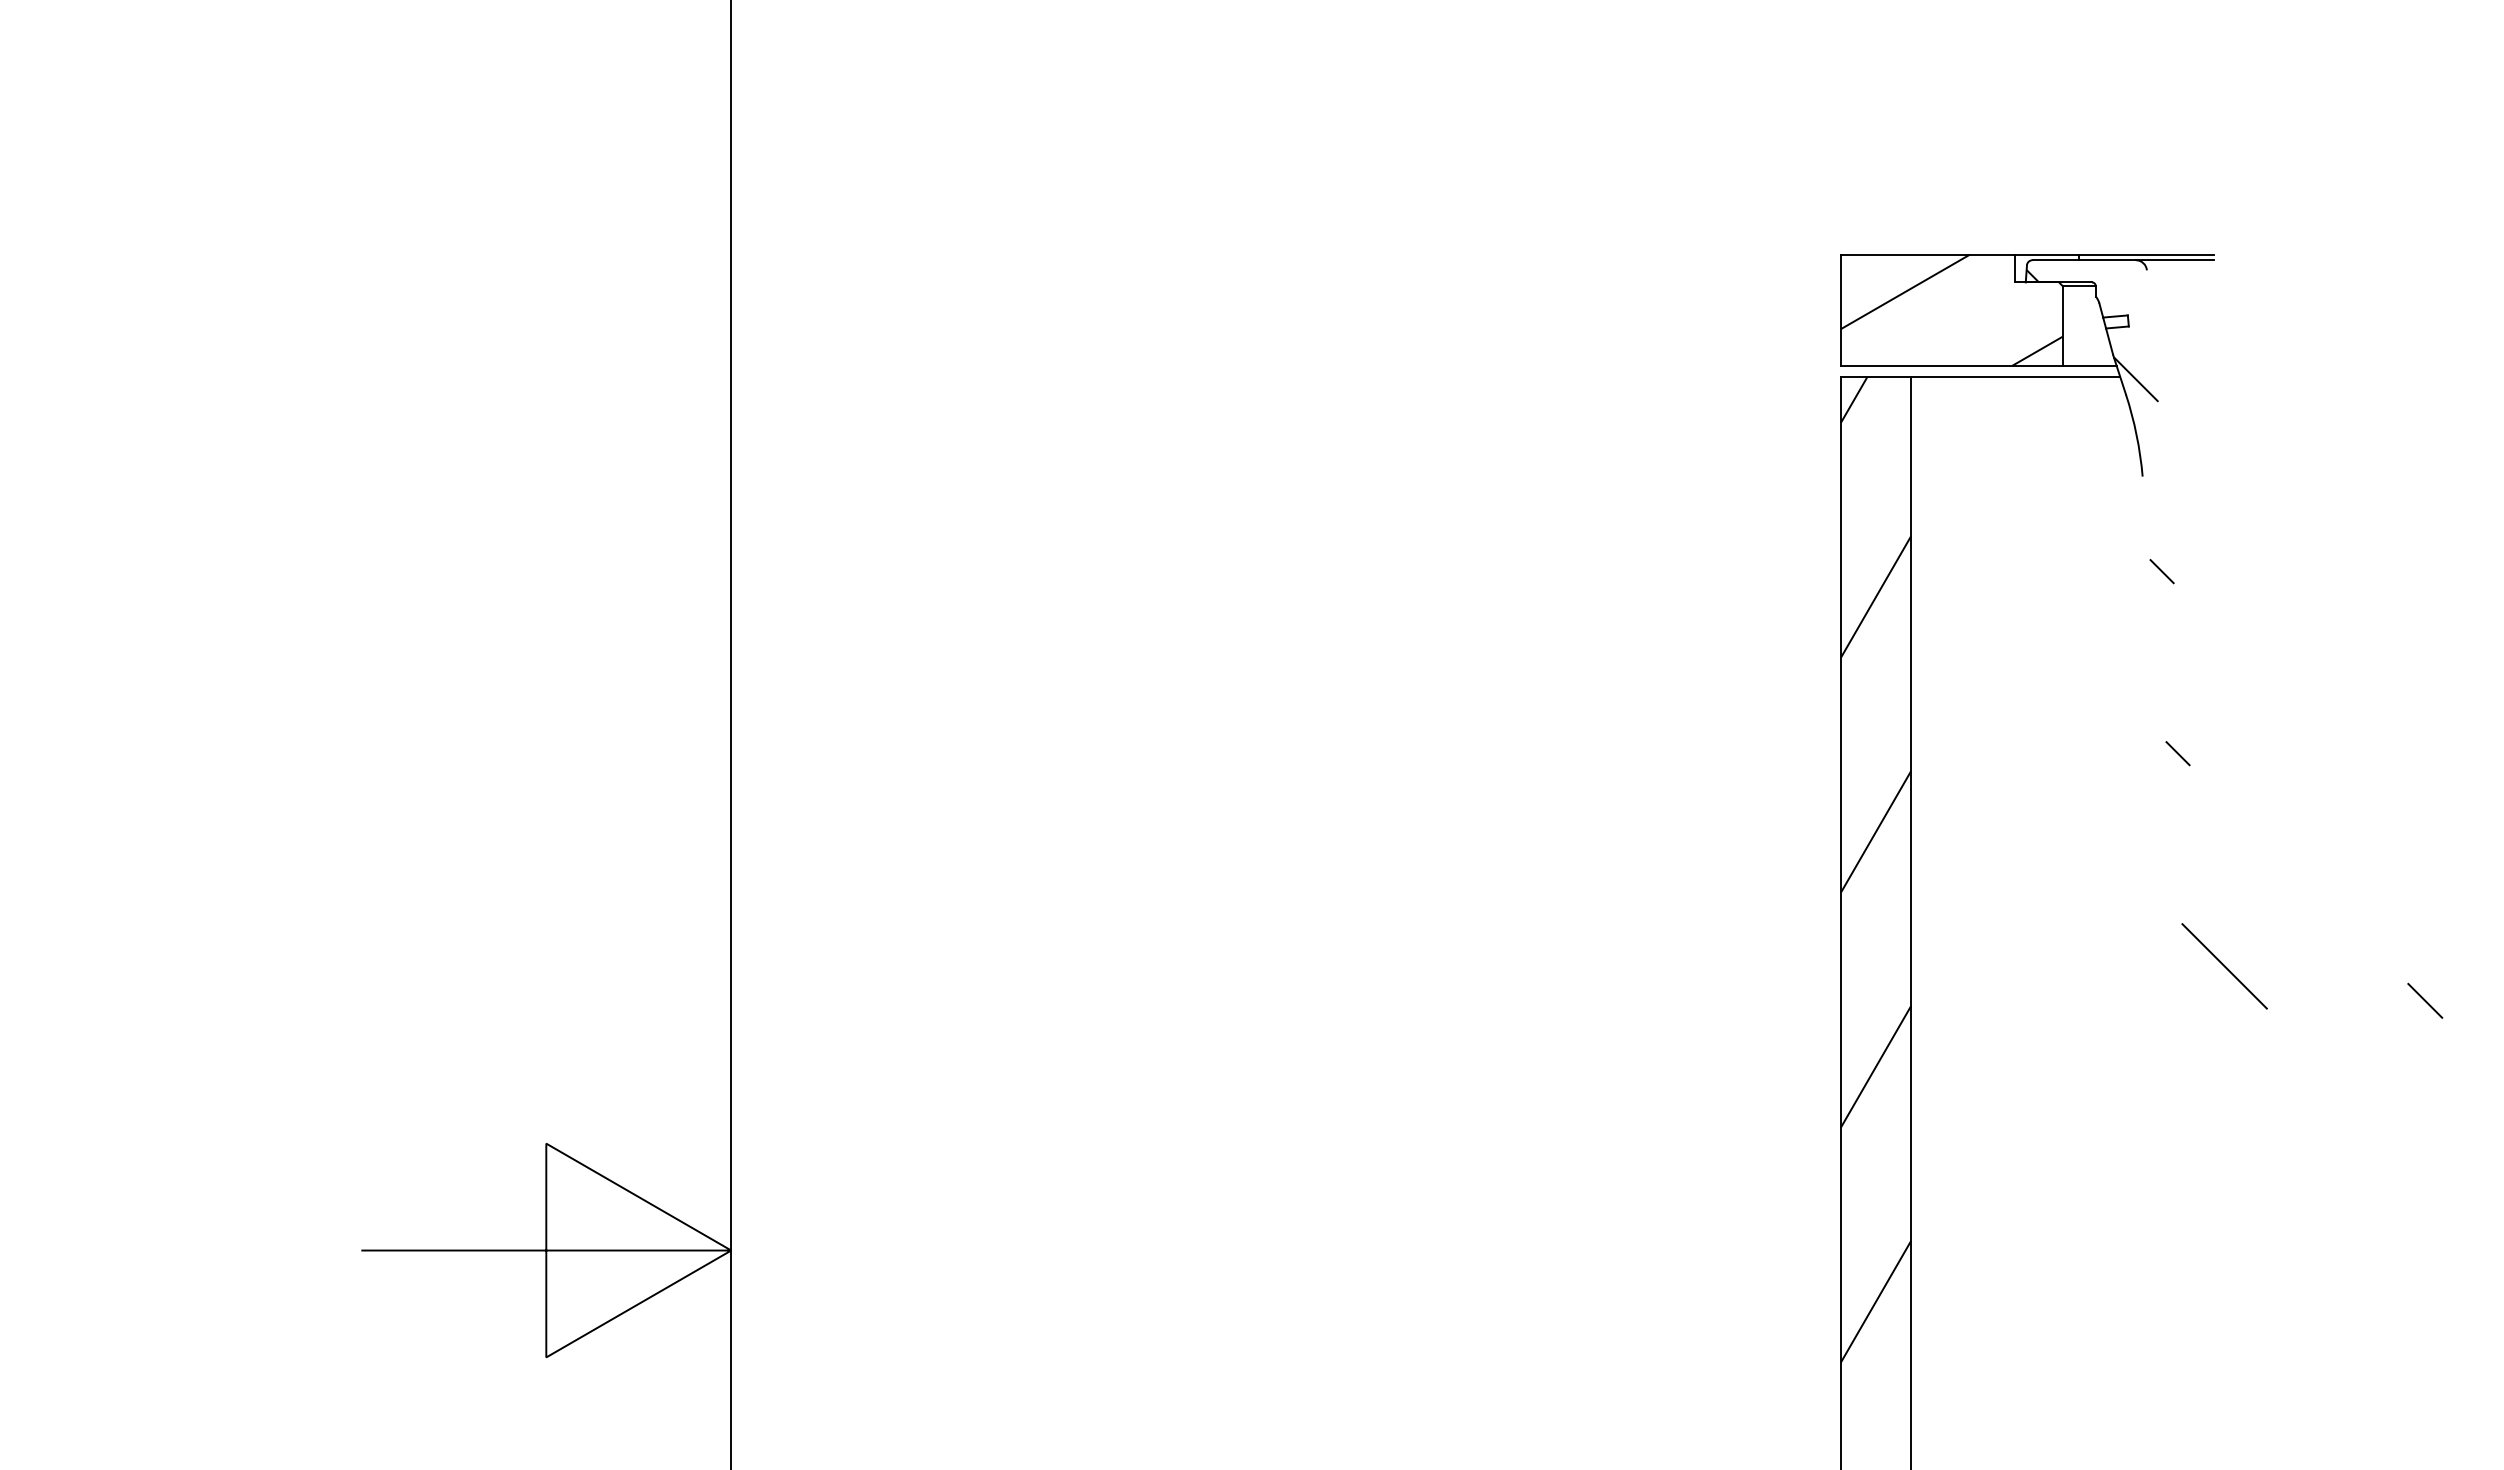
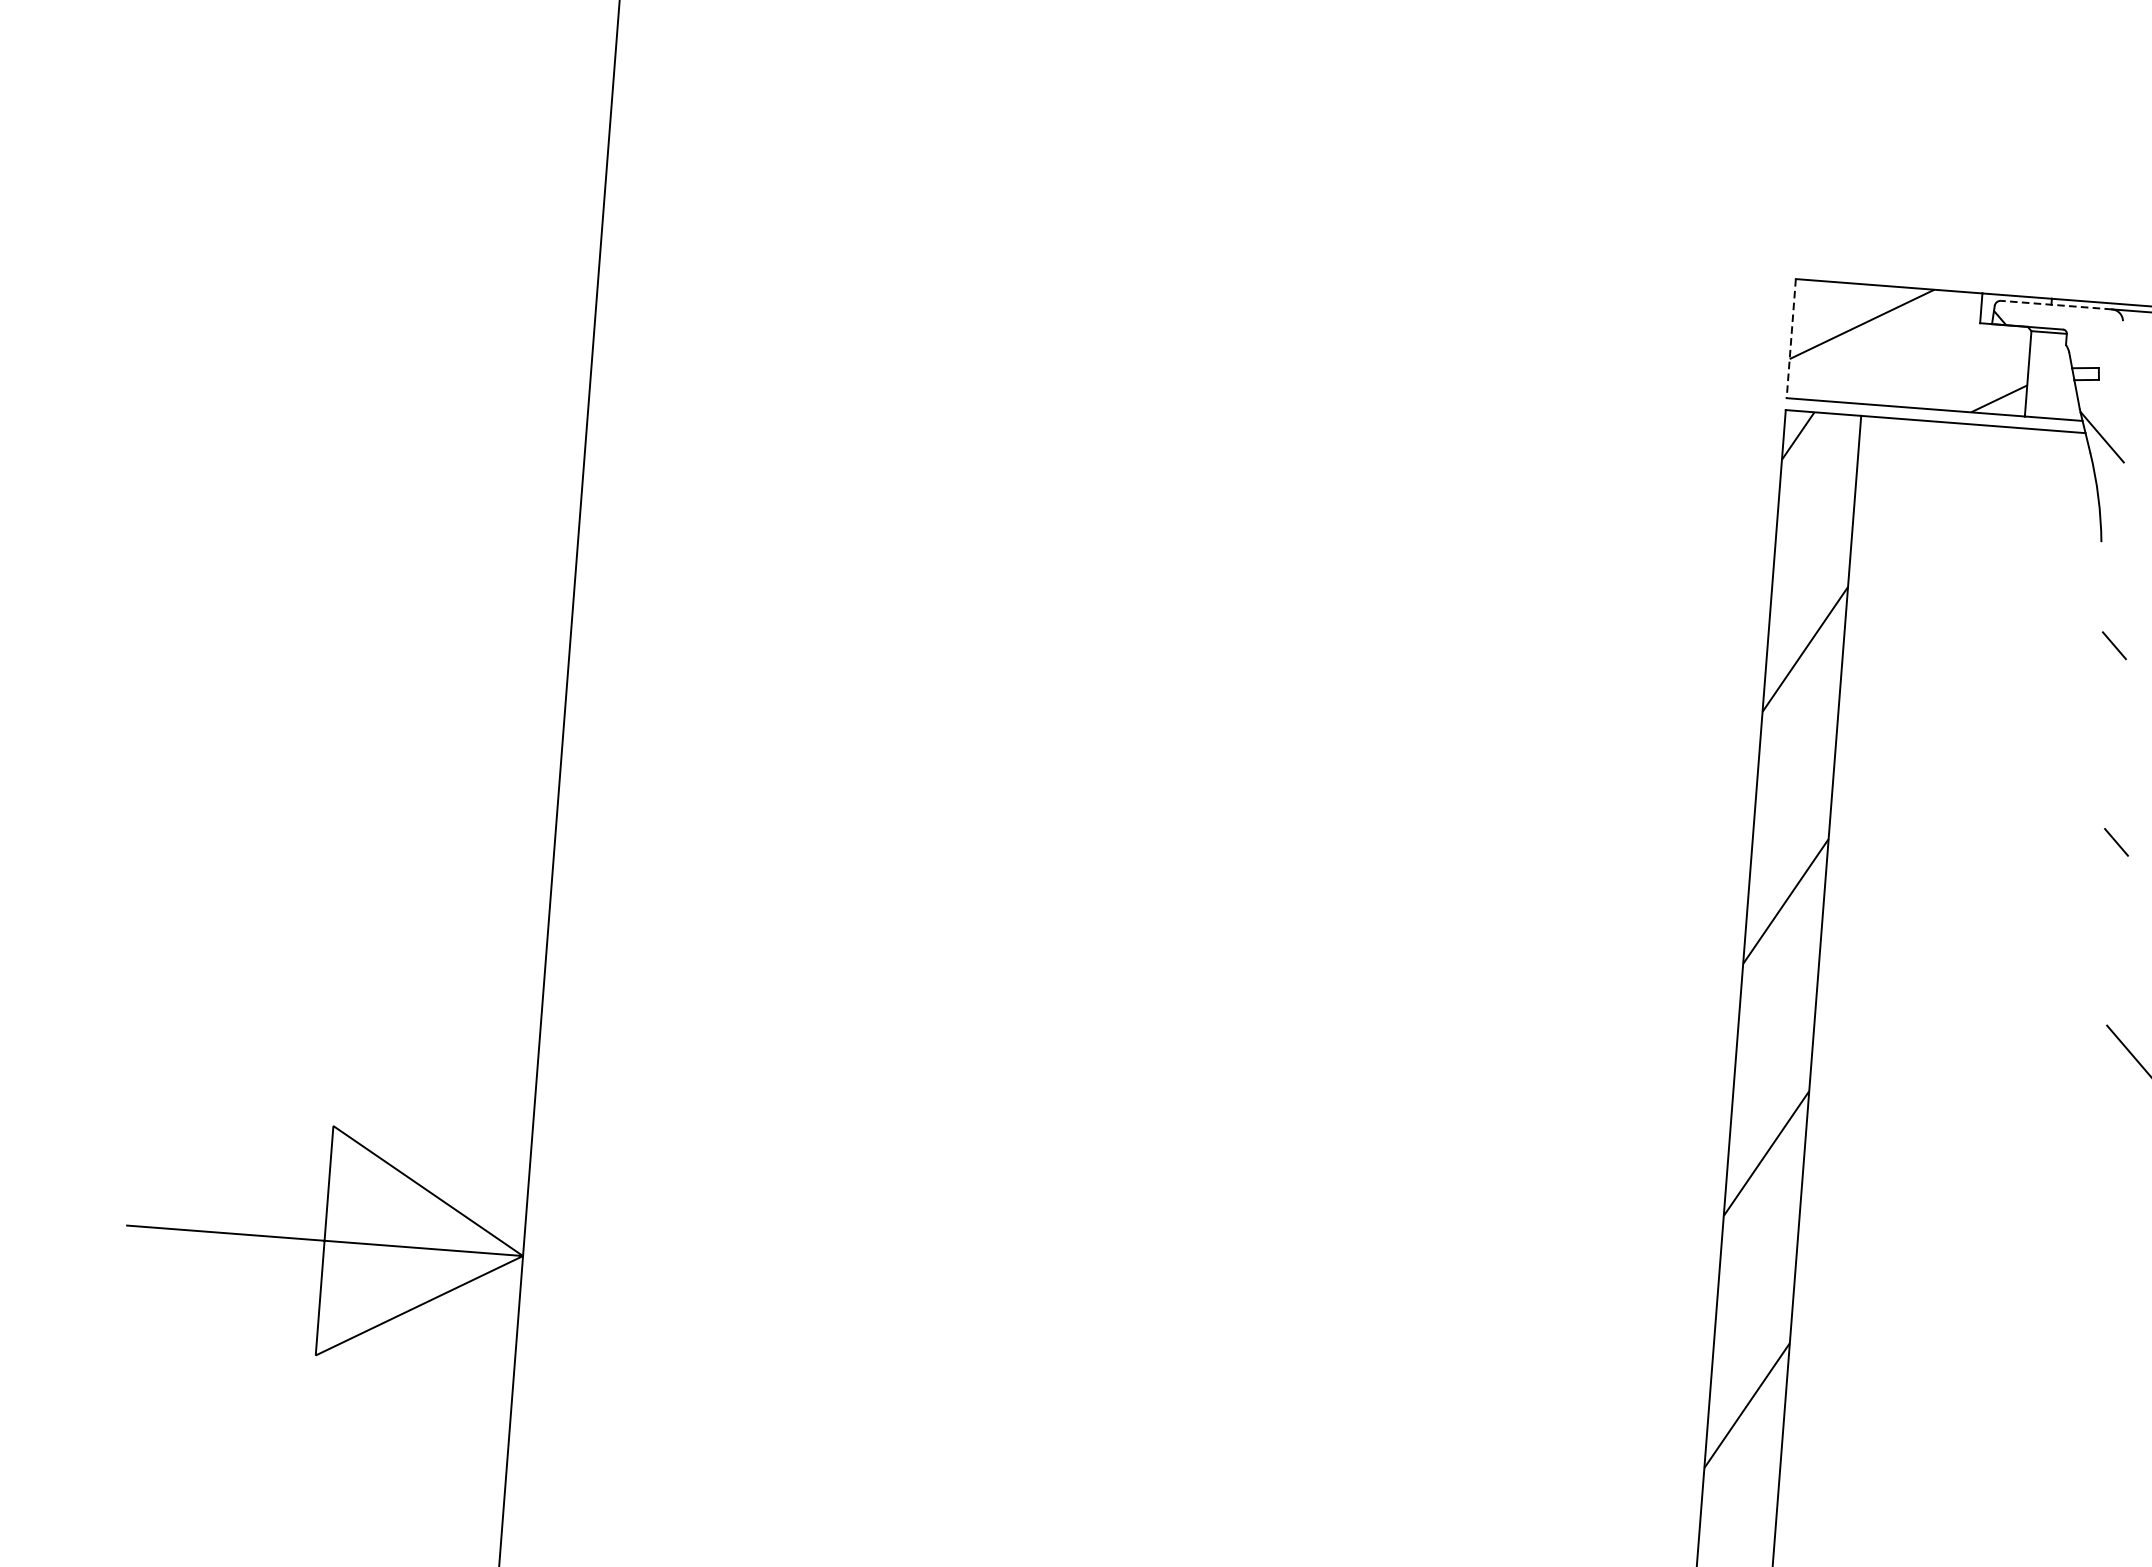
line: (2084, 260) -> (2056, 305), solid -> dashed
line: (1840, 310) -> (1790, 338), solid -> dashed

